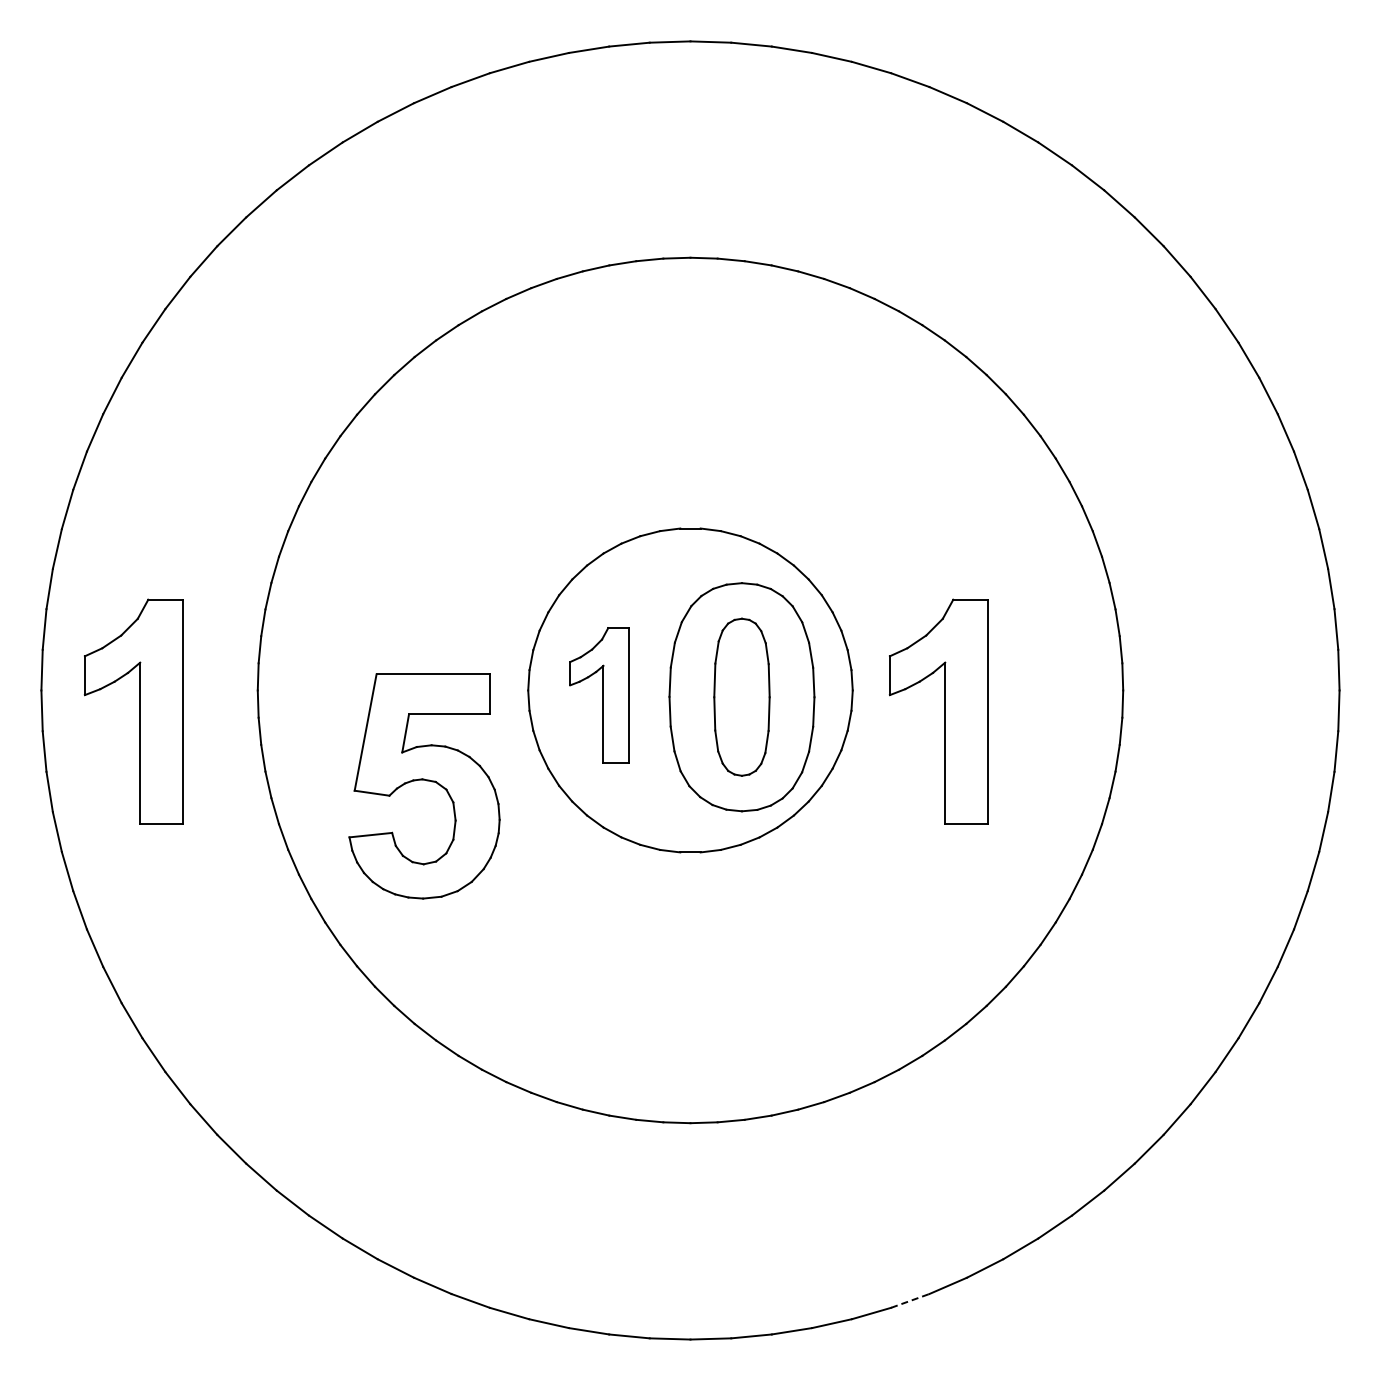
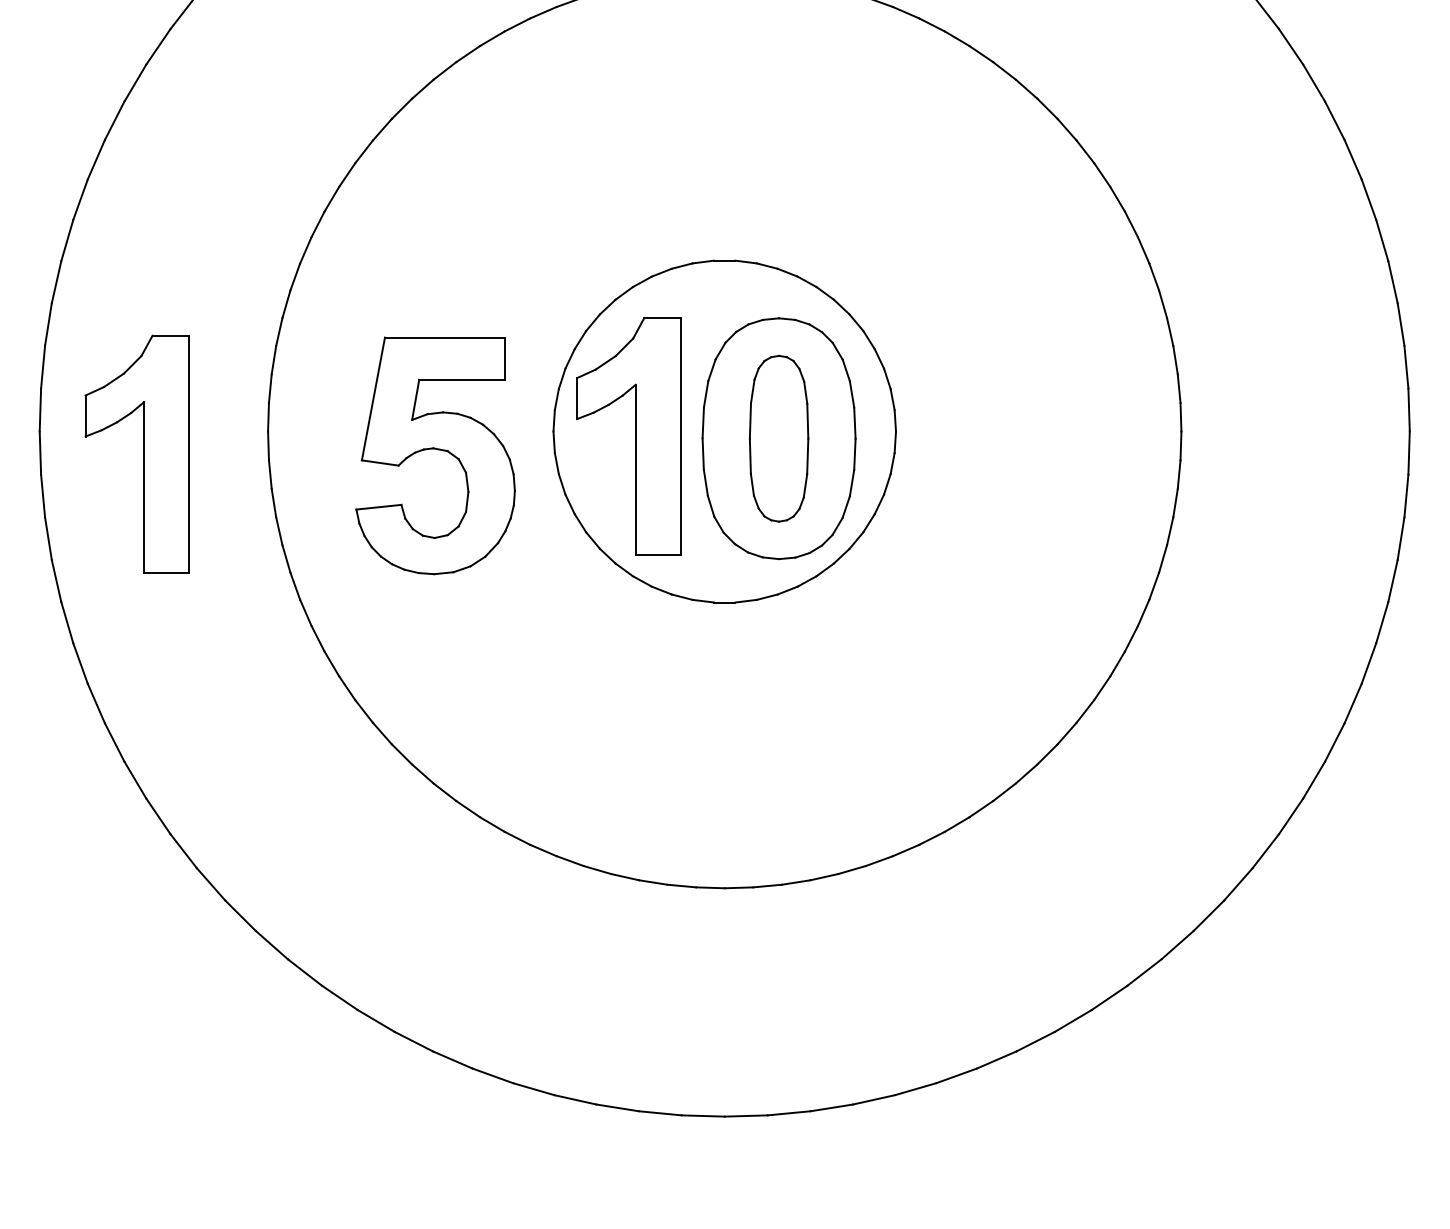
part: (599, 695) -> (628, 436), size x1.67
part: (938, 711) -> (986, 453), removed
part: (424, 786) -> (435, 455), moved
line: (910, 1300) -> (956, 1075), dashed -> solid

